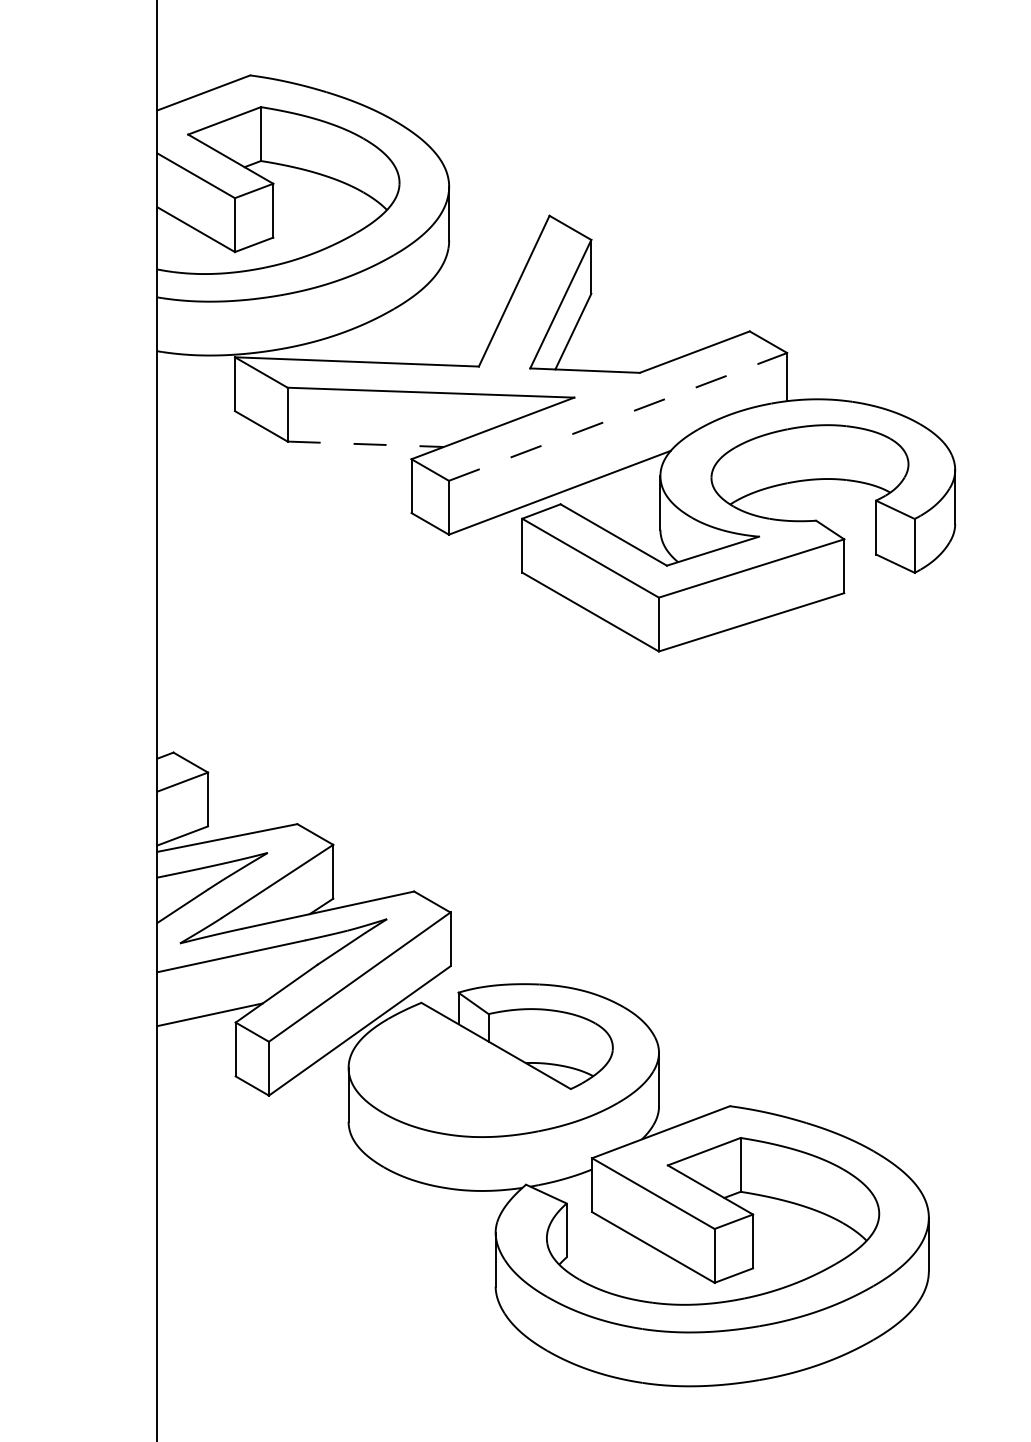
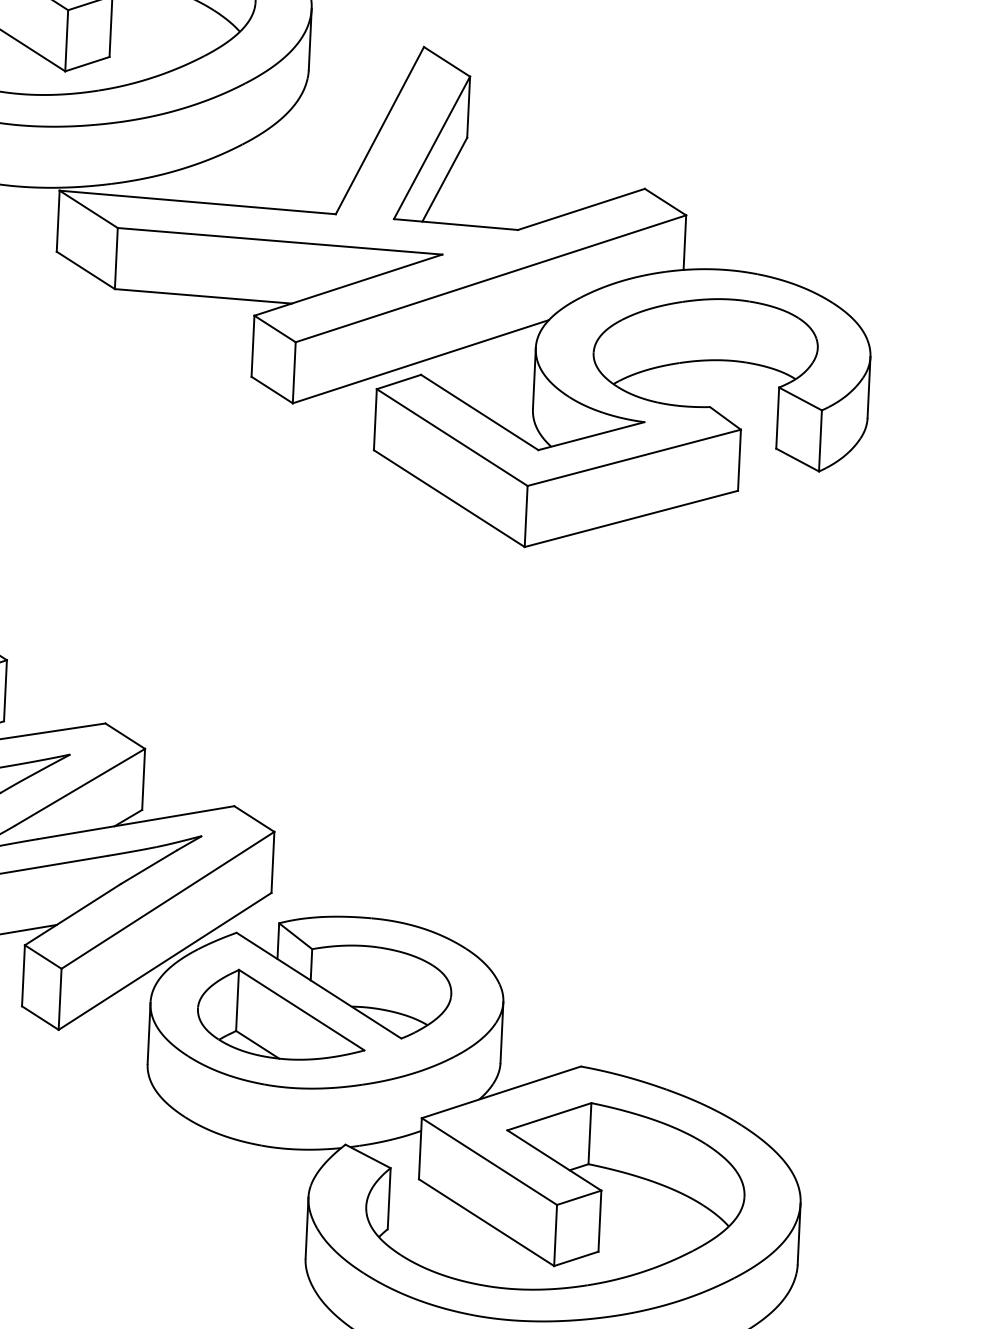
line: (618, 416) -> (491, 278), dashed -> solid
line: (366, 444) -> (204, 296), dashed -> solid
part: (464, 1073) -> (281, 1015), added

